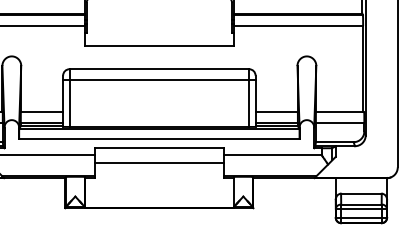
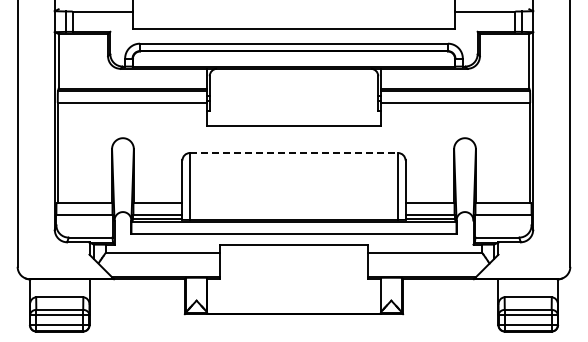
line: (159, 69) -> (294, 153), solid -> dashed
line: (158, 79) -> (293, 165), removed
line: (158, 163) -> (293, 262), removed

